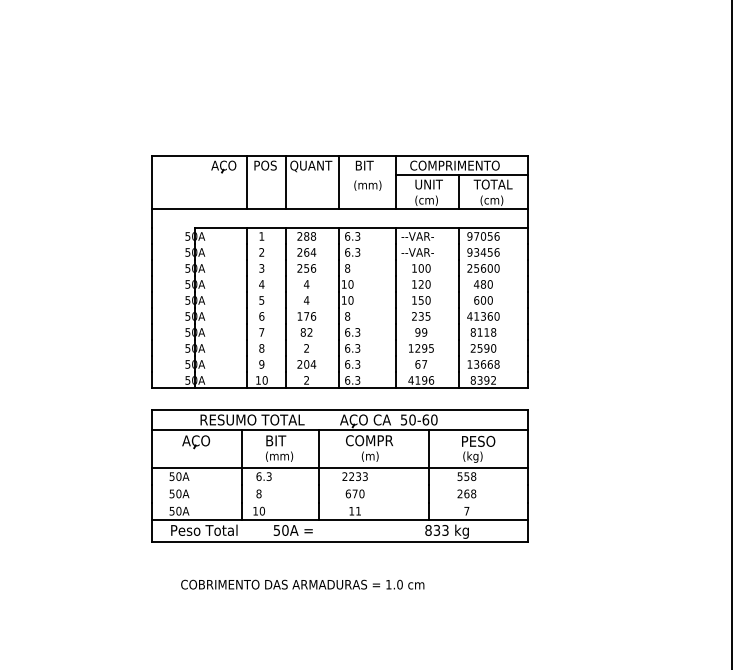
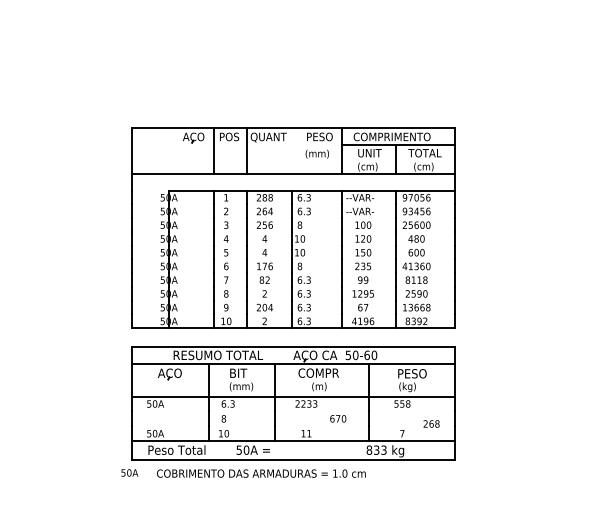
text: (371, 165) -> (320, 136), BIT -> PESO
line: (338, 181) -> (292, 150), removed
text: (179, 493) -> (129, 472), moved
text: (354, 493) -> (337, 418), moved
text: (466, 493) -> (431, 423), moved
text: (302, 584) -> (261, 473), moved

